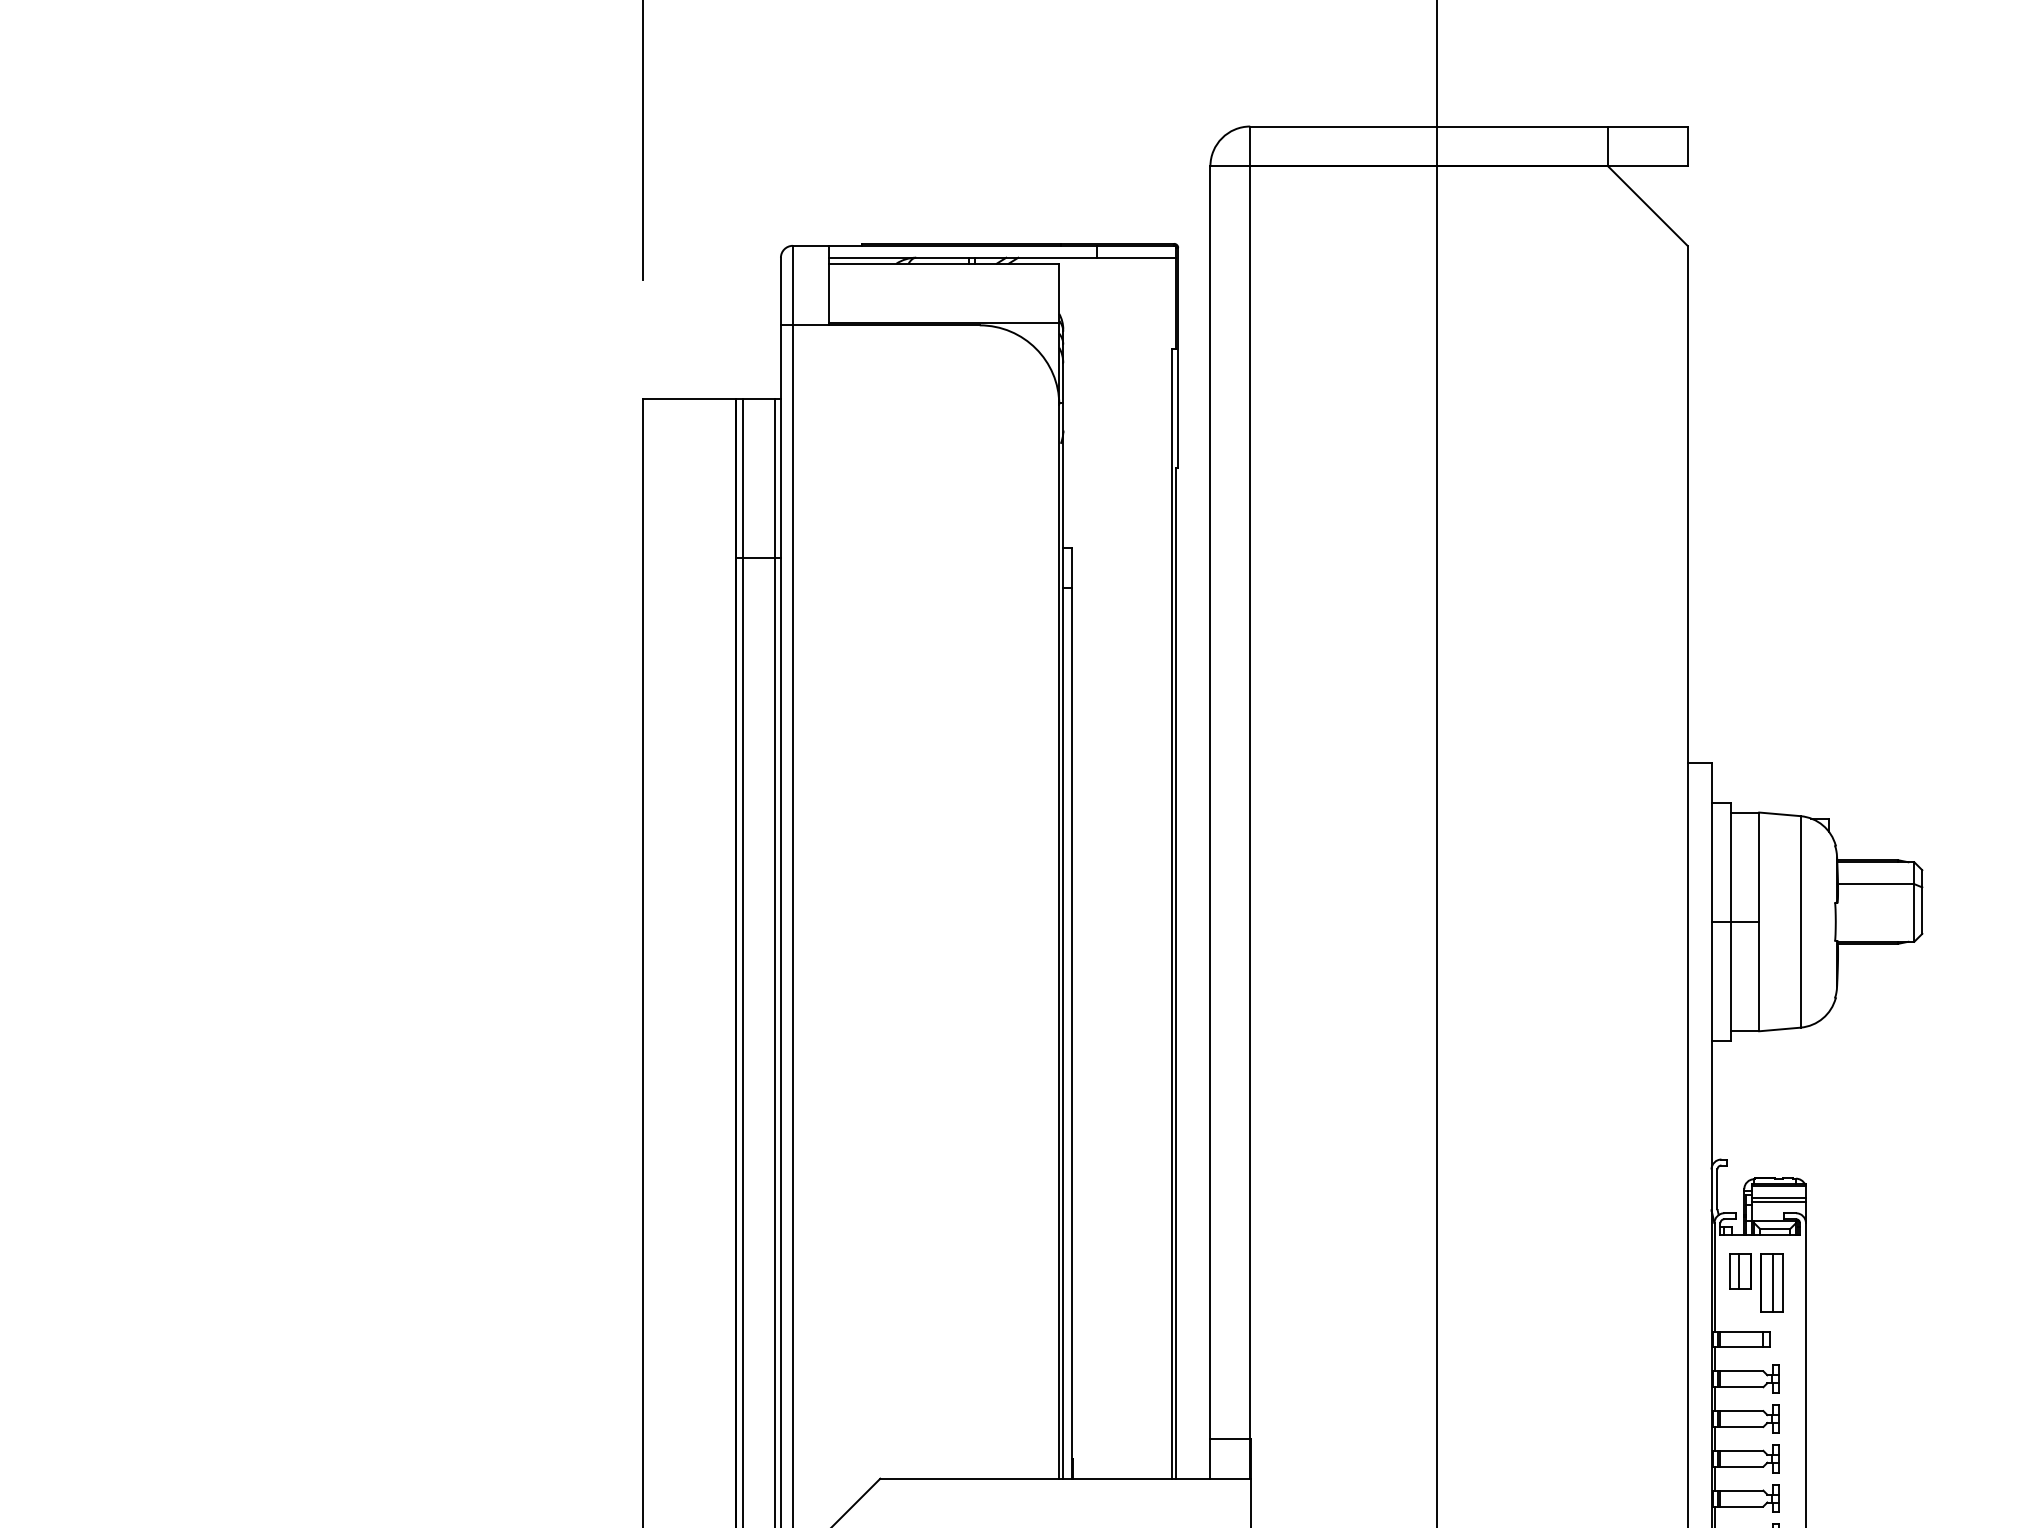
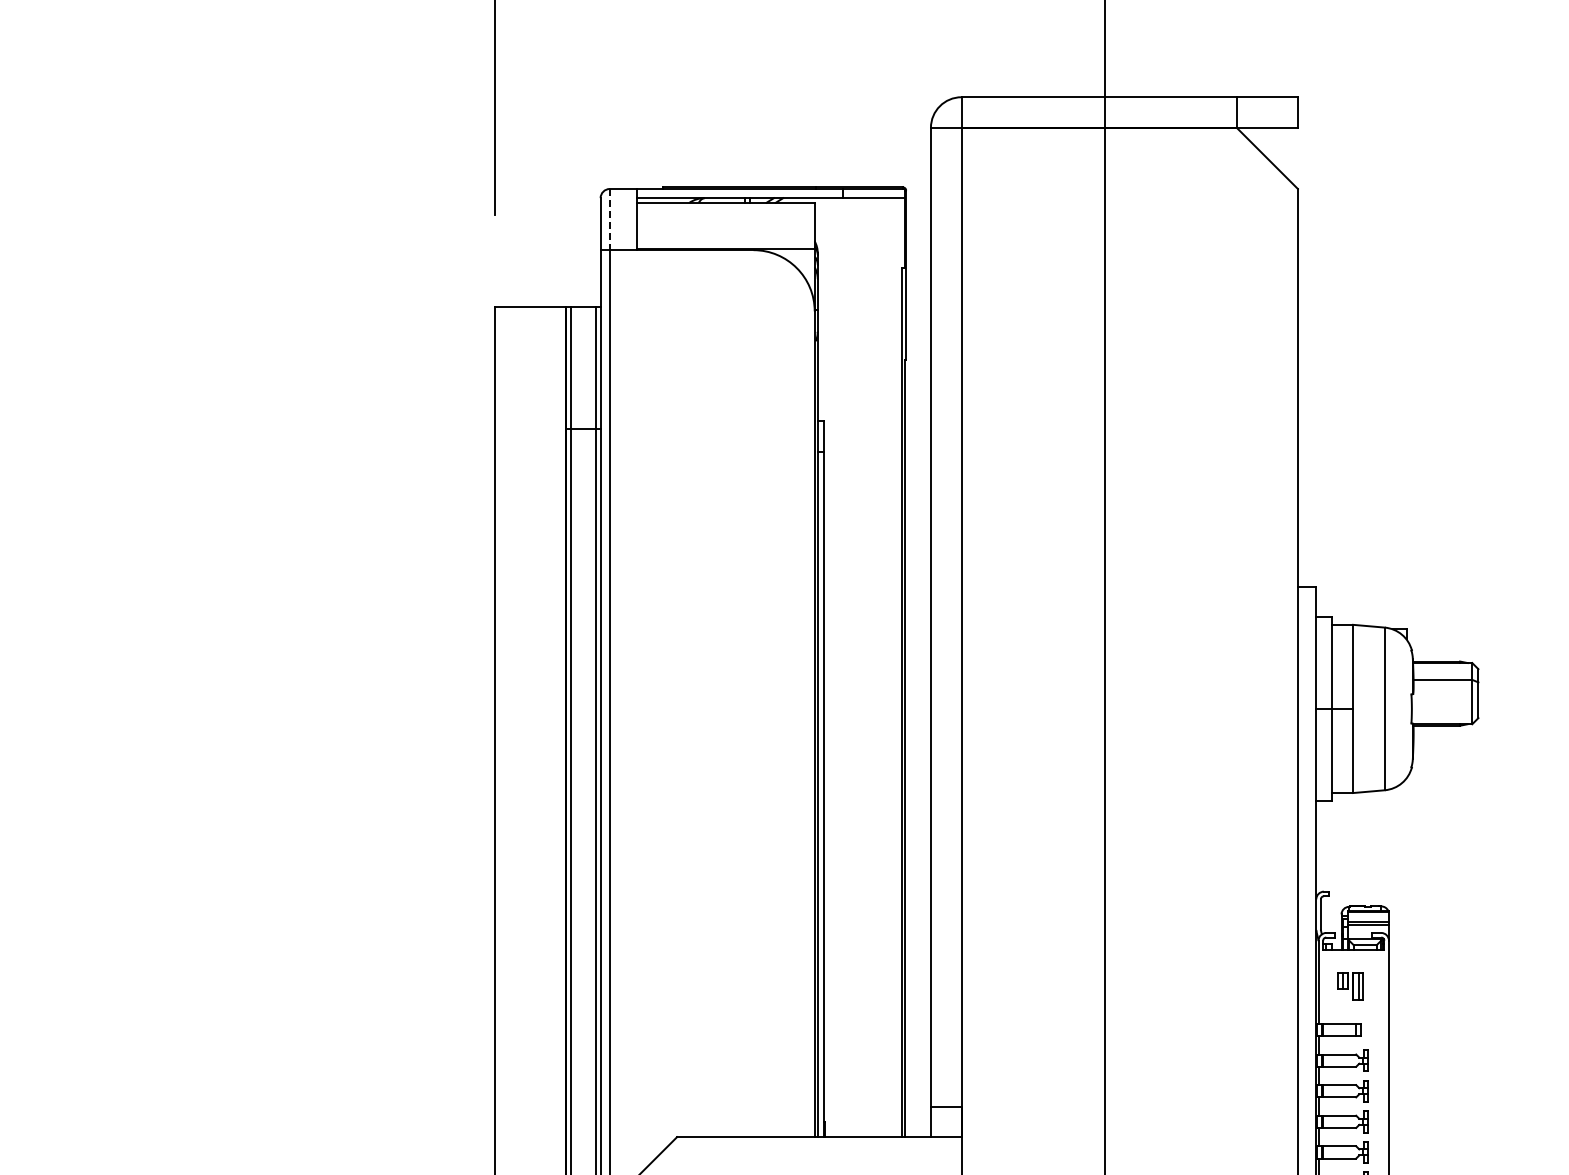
line: (792, 285) -> (609, 219), solid -> dashed
part: (1755, 1282) -> (1350, 986), size x0.6

